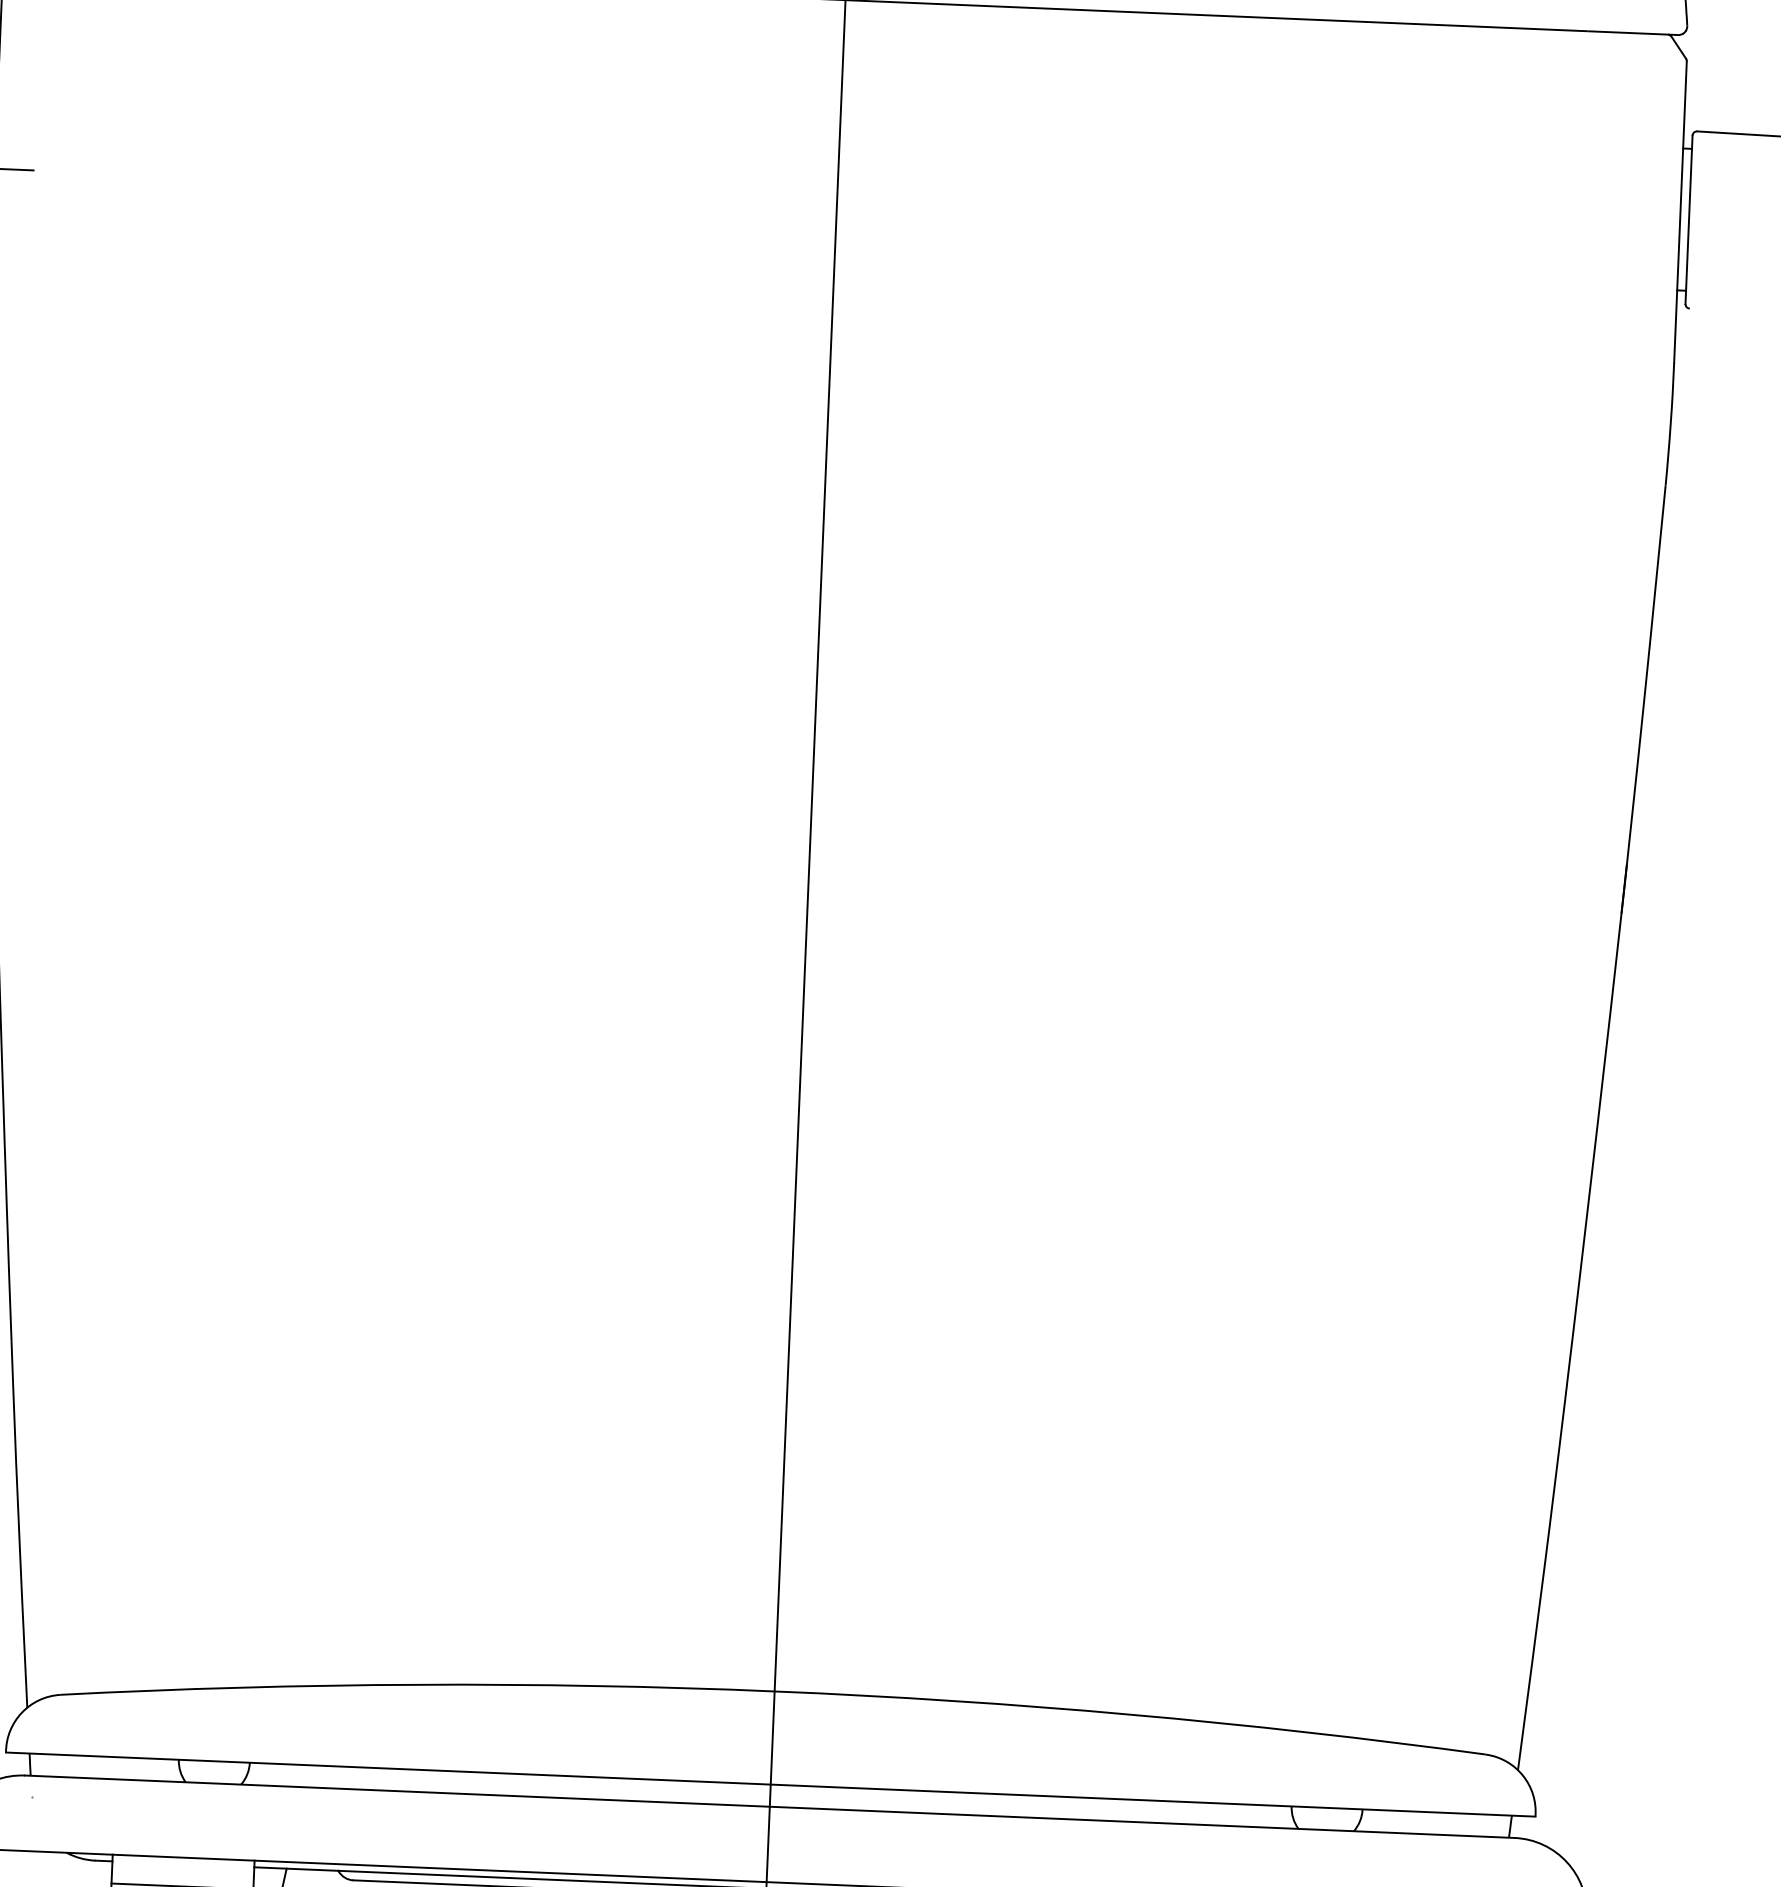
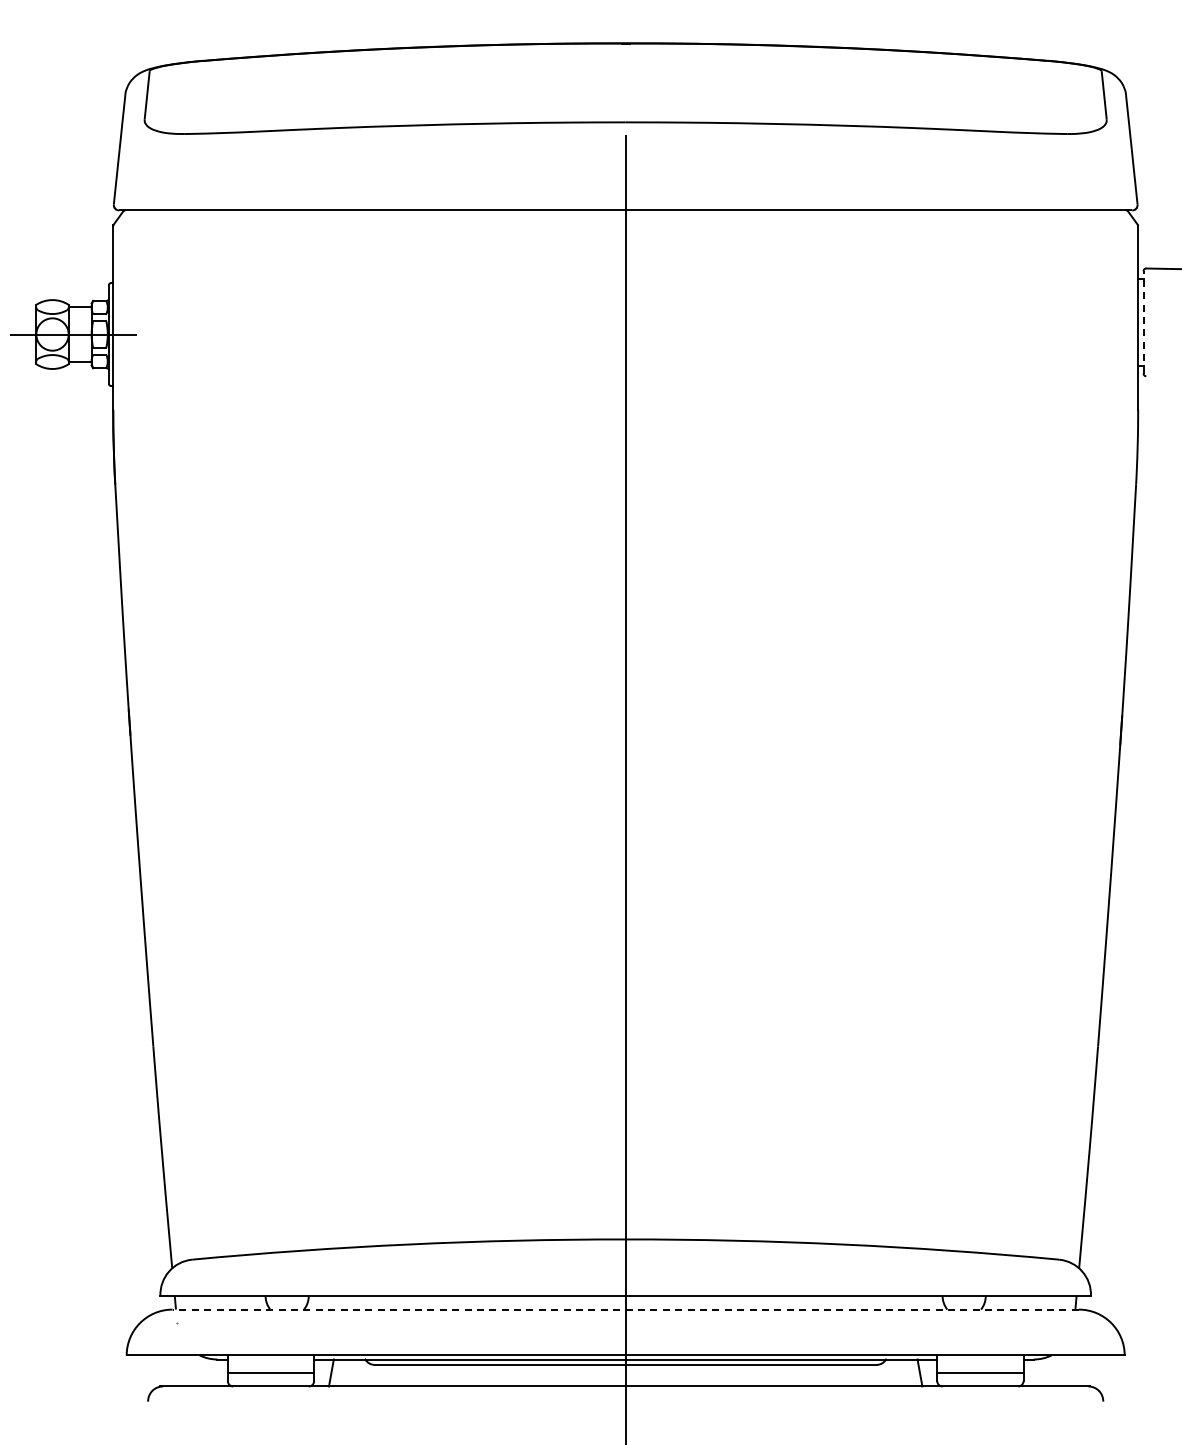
line: (1688, 218) -> (1143, 321), solid -> dashed
line: (769, 1806) -> (625, 1309), solid -> dashed

